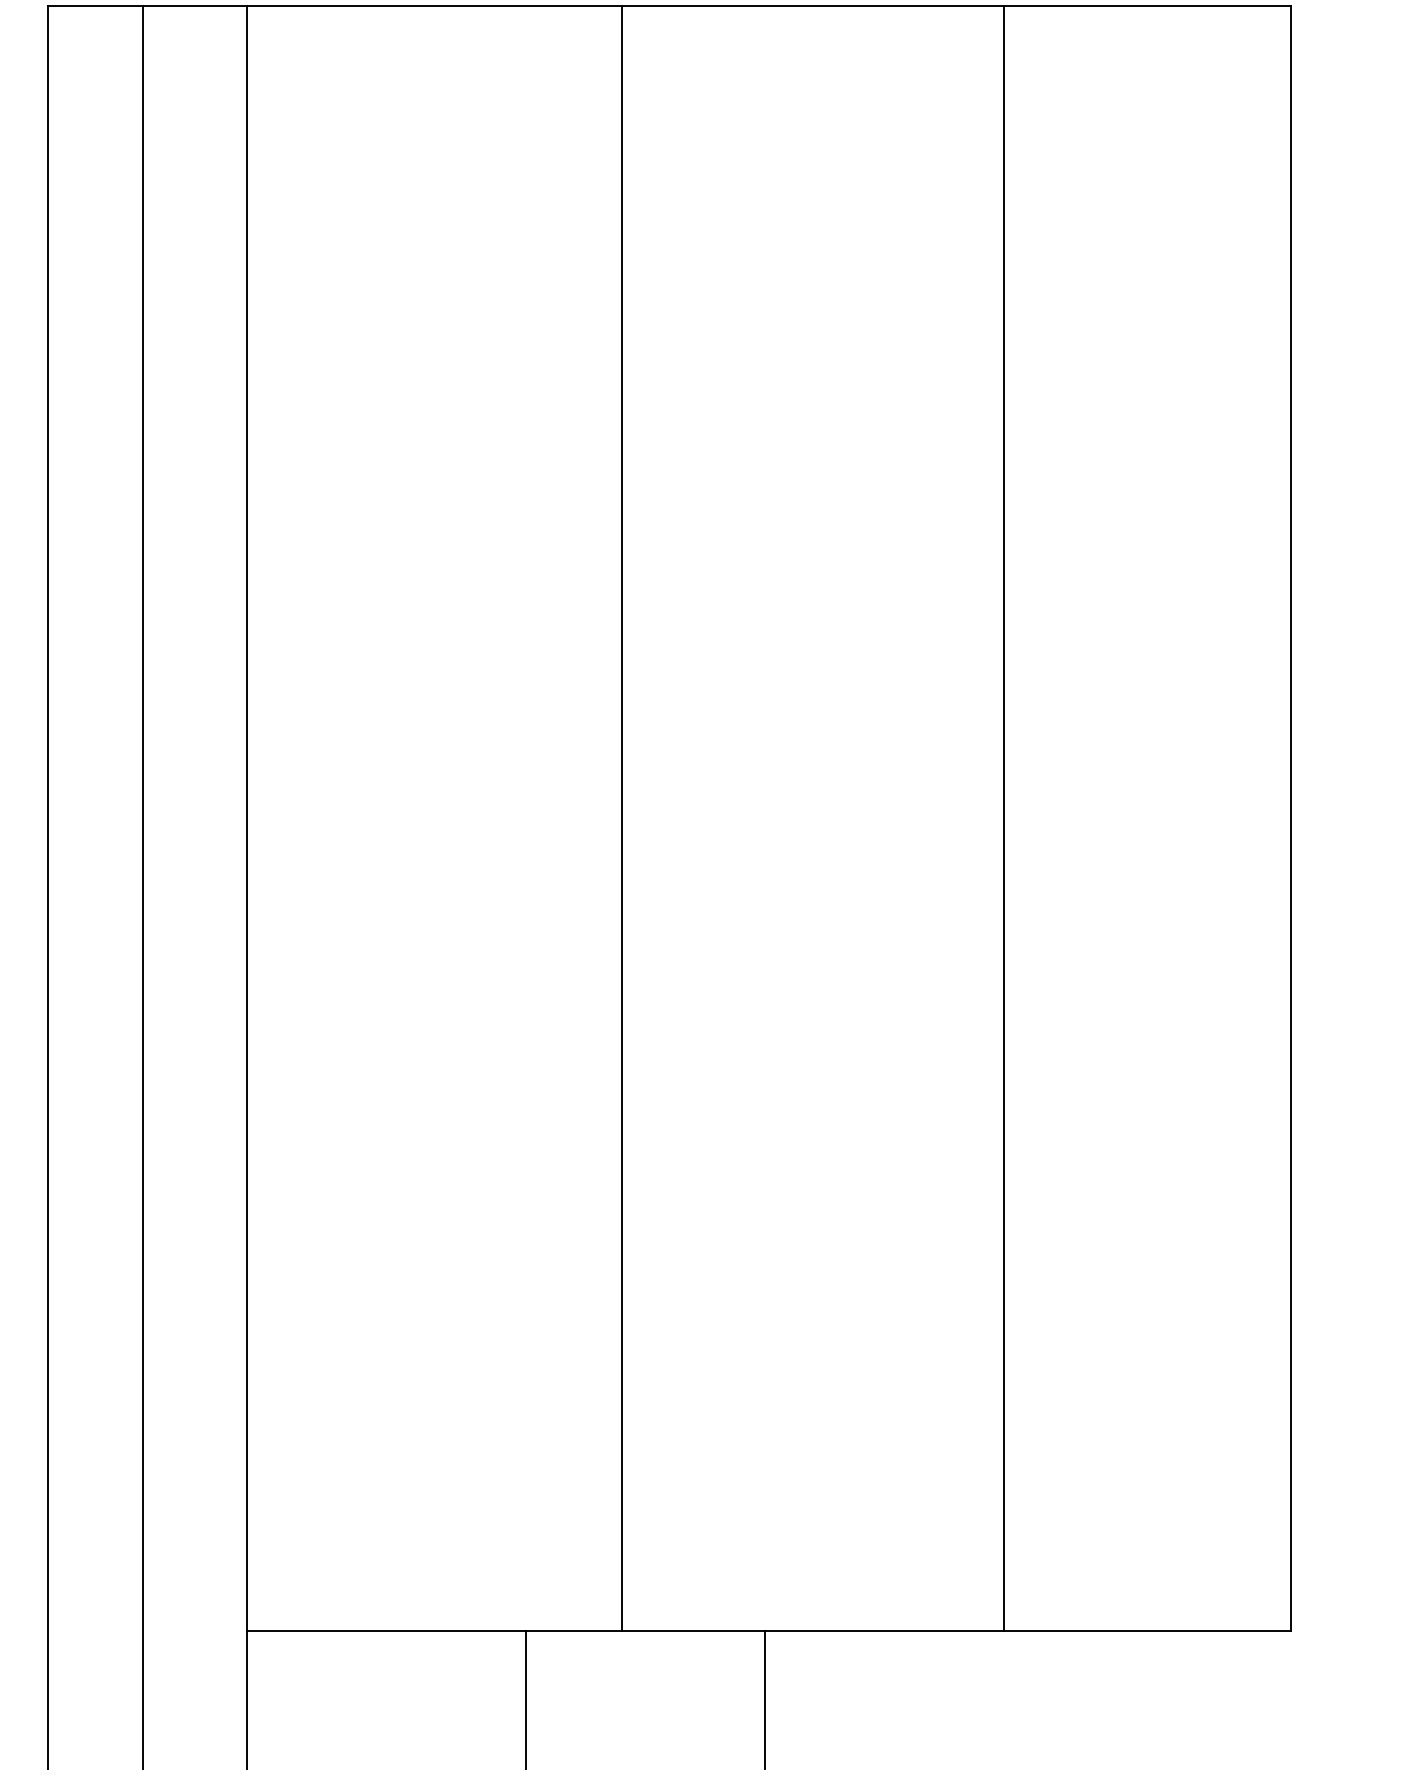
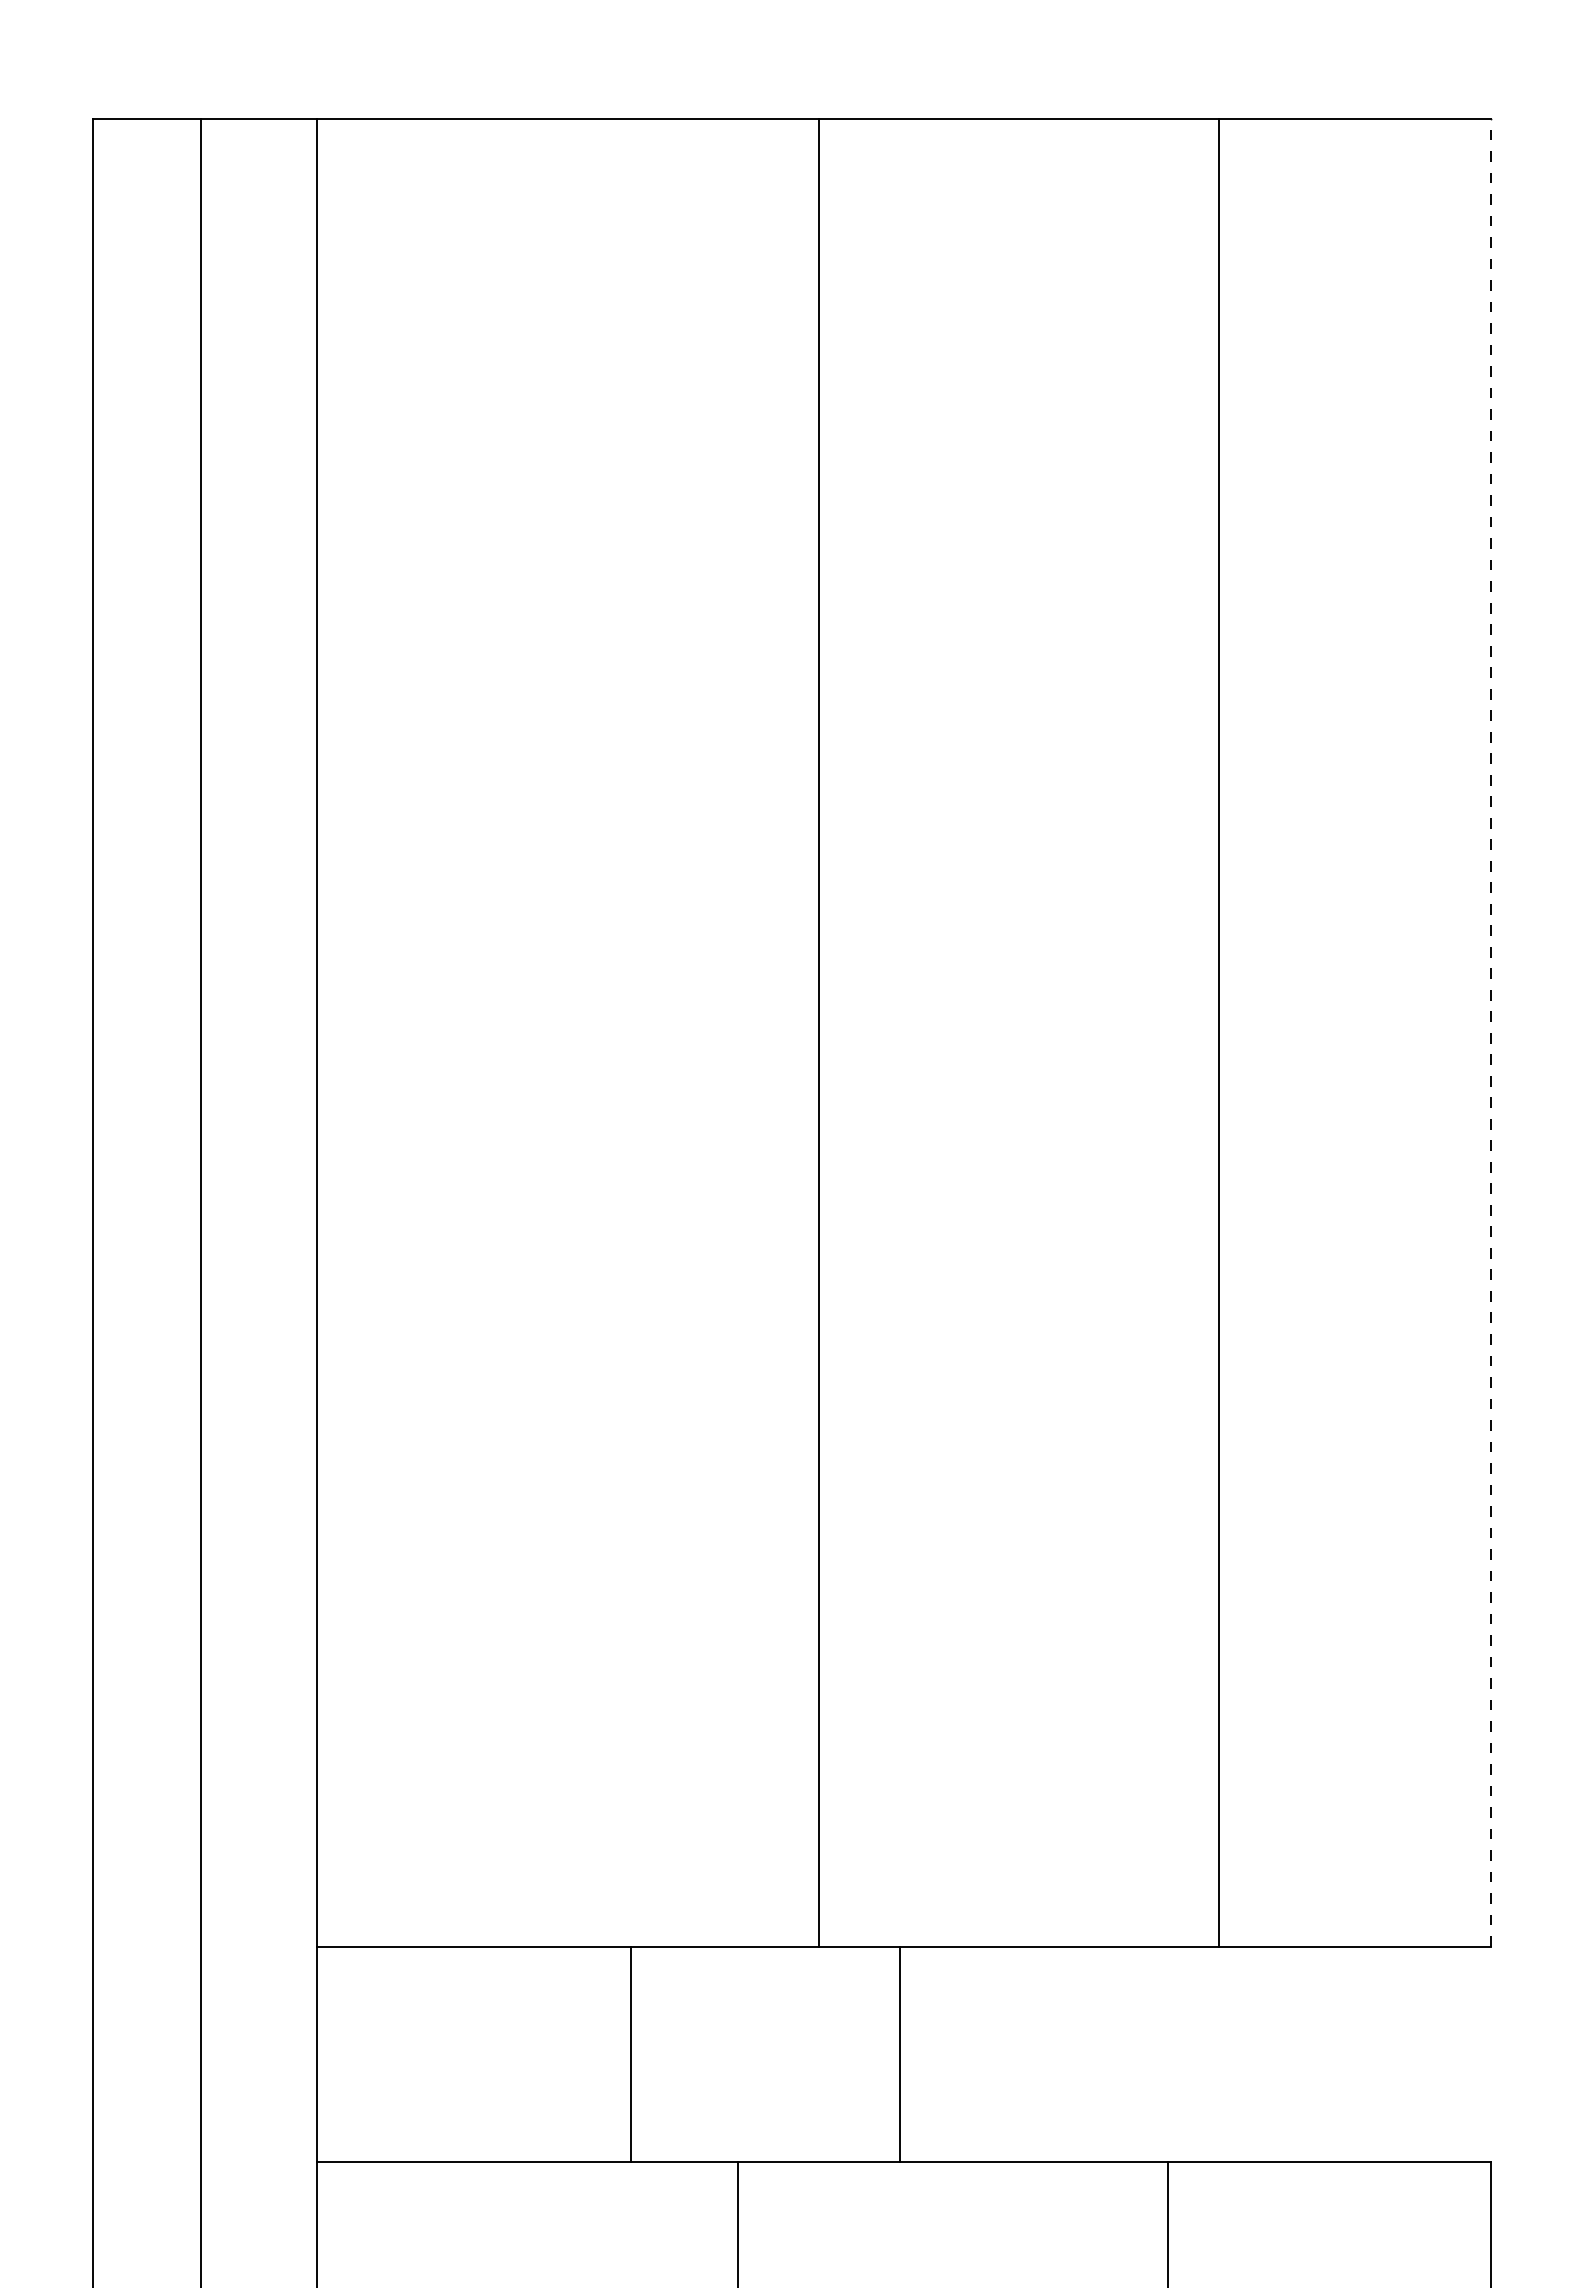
line: (621, 818) -> (819, 1032), moved
line: (1004, 818) -> (1219, 1032), moved
line: (1291, 818) -> (1491, 1032), solid -> dashed

